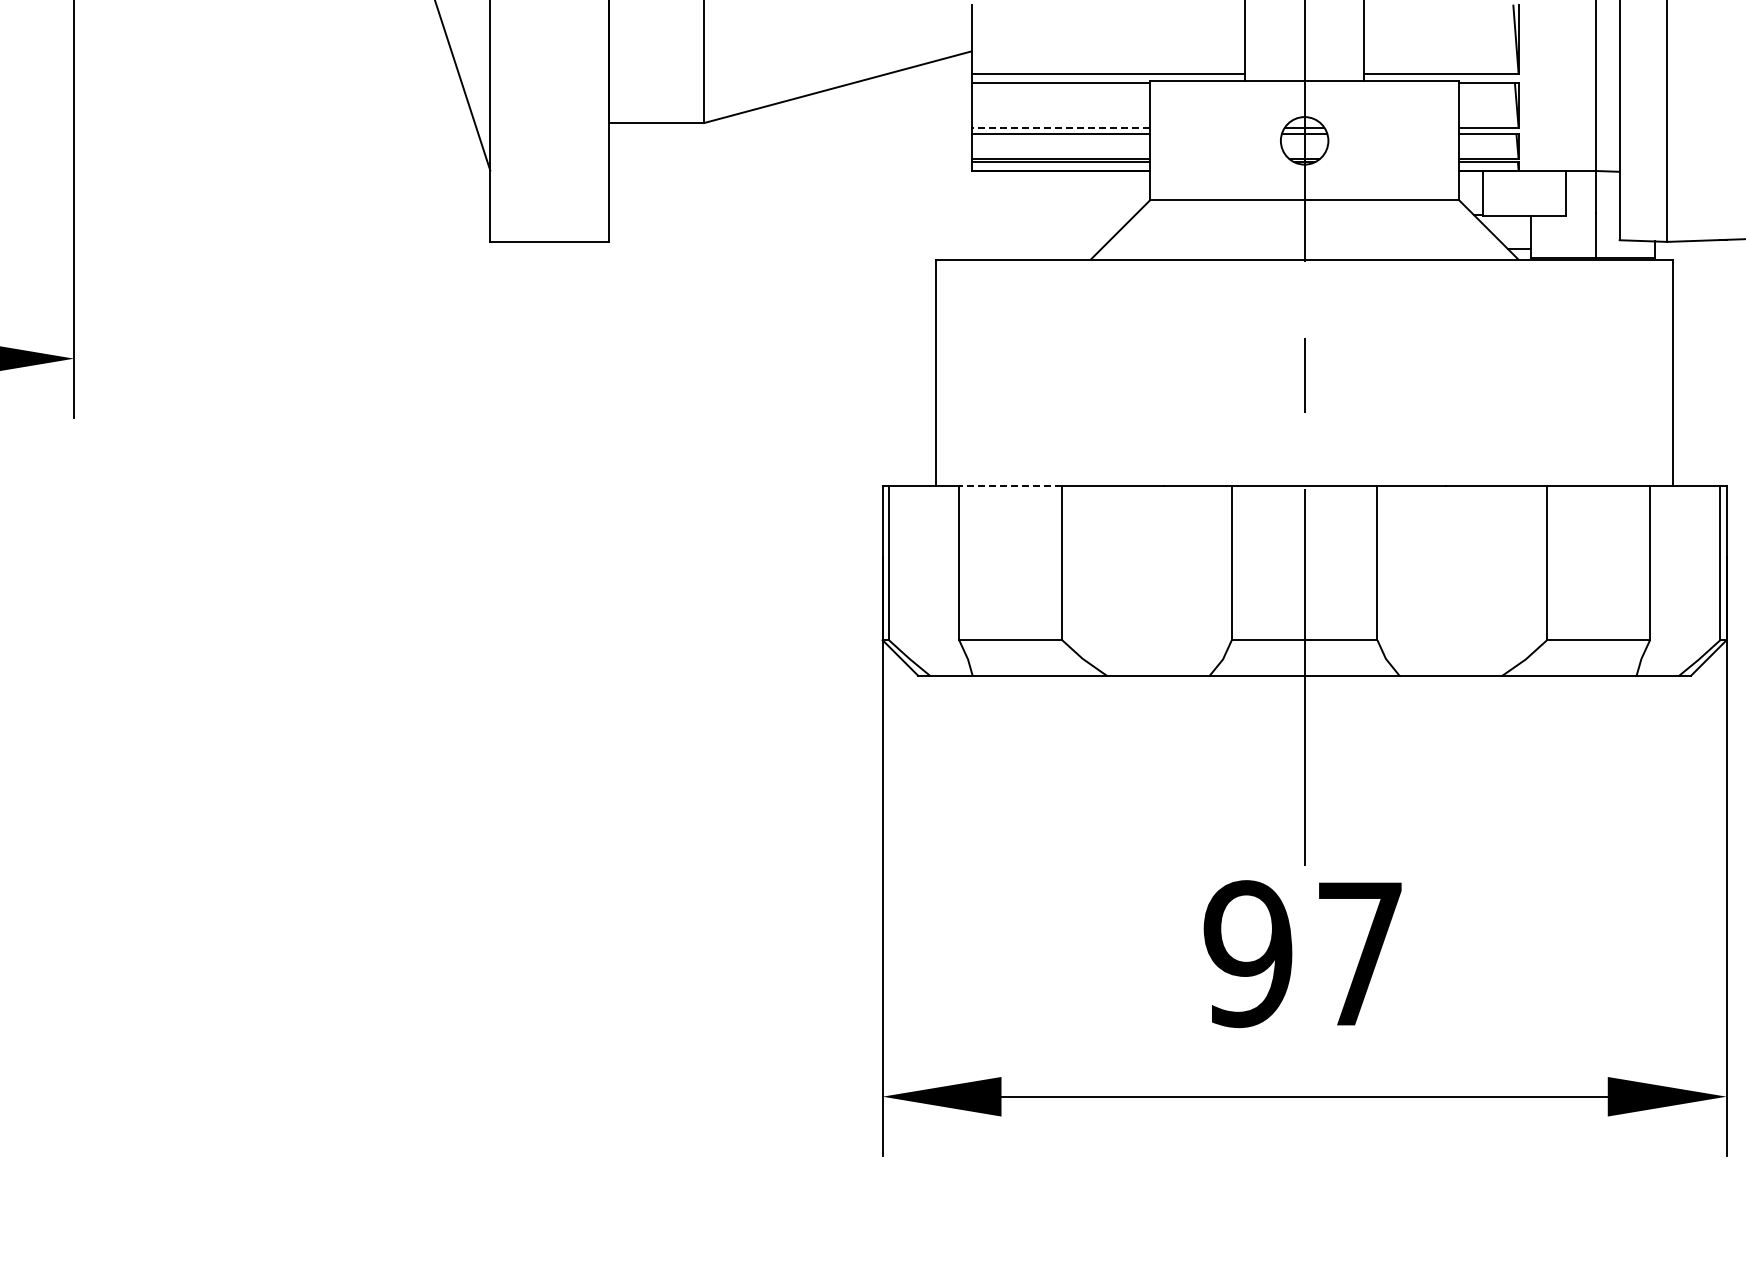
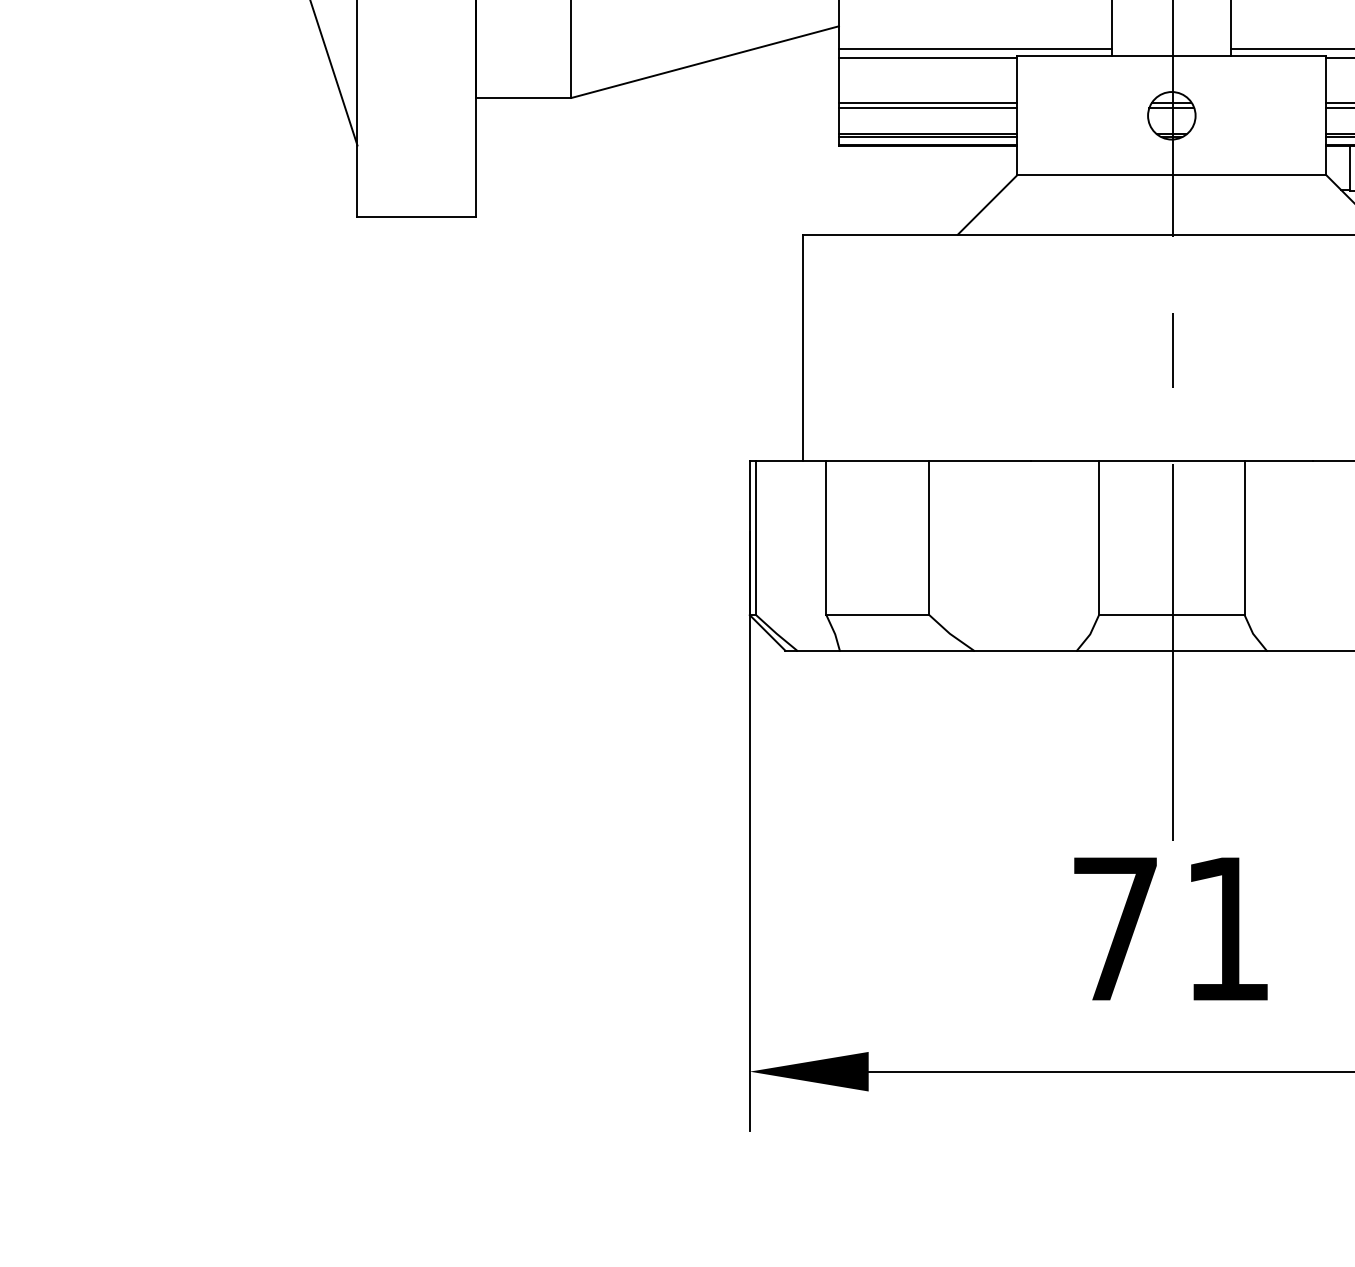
line: (1060, 127) -> (927, 102), dashed -> solid
line: (1010, 485) -> (877, 460), dashed -> solid
text: (1302, 954) -> (1169, 929), 97 -> 71

